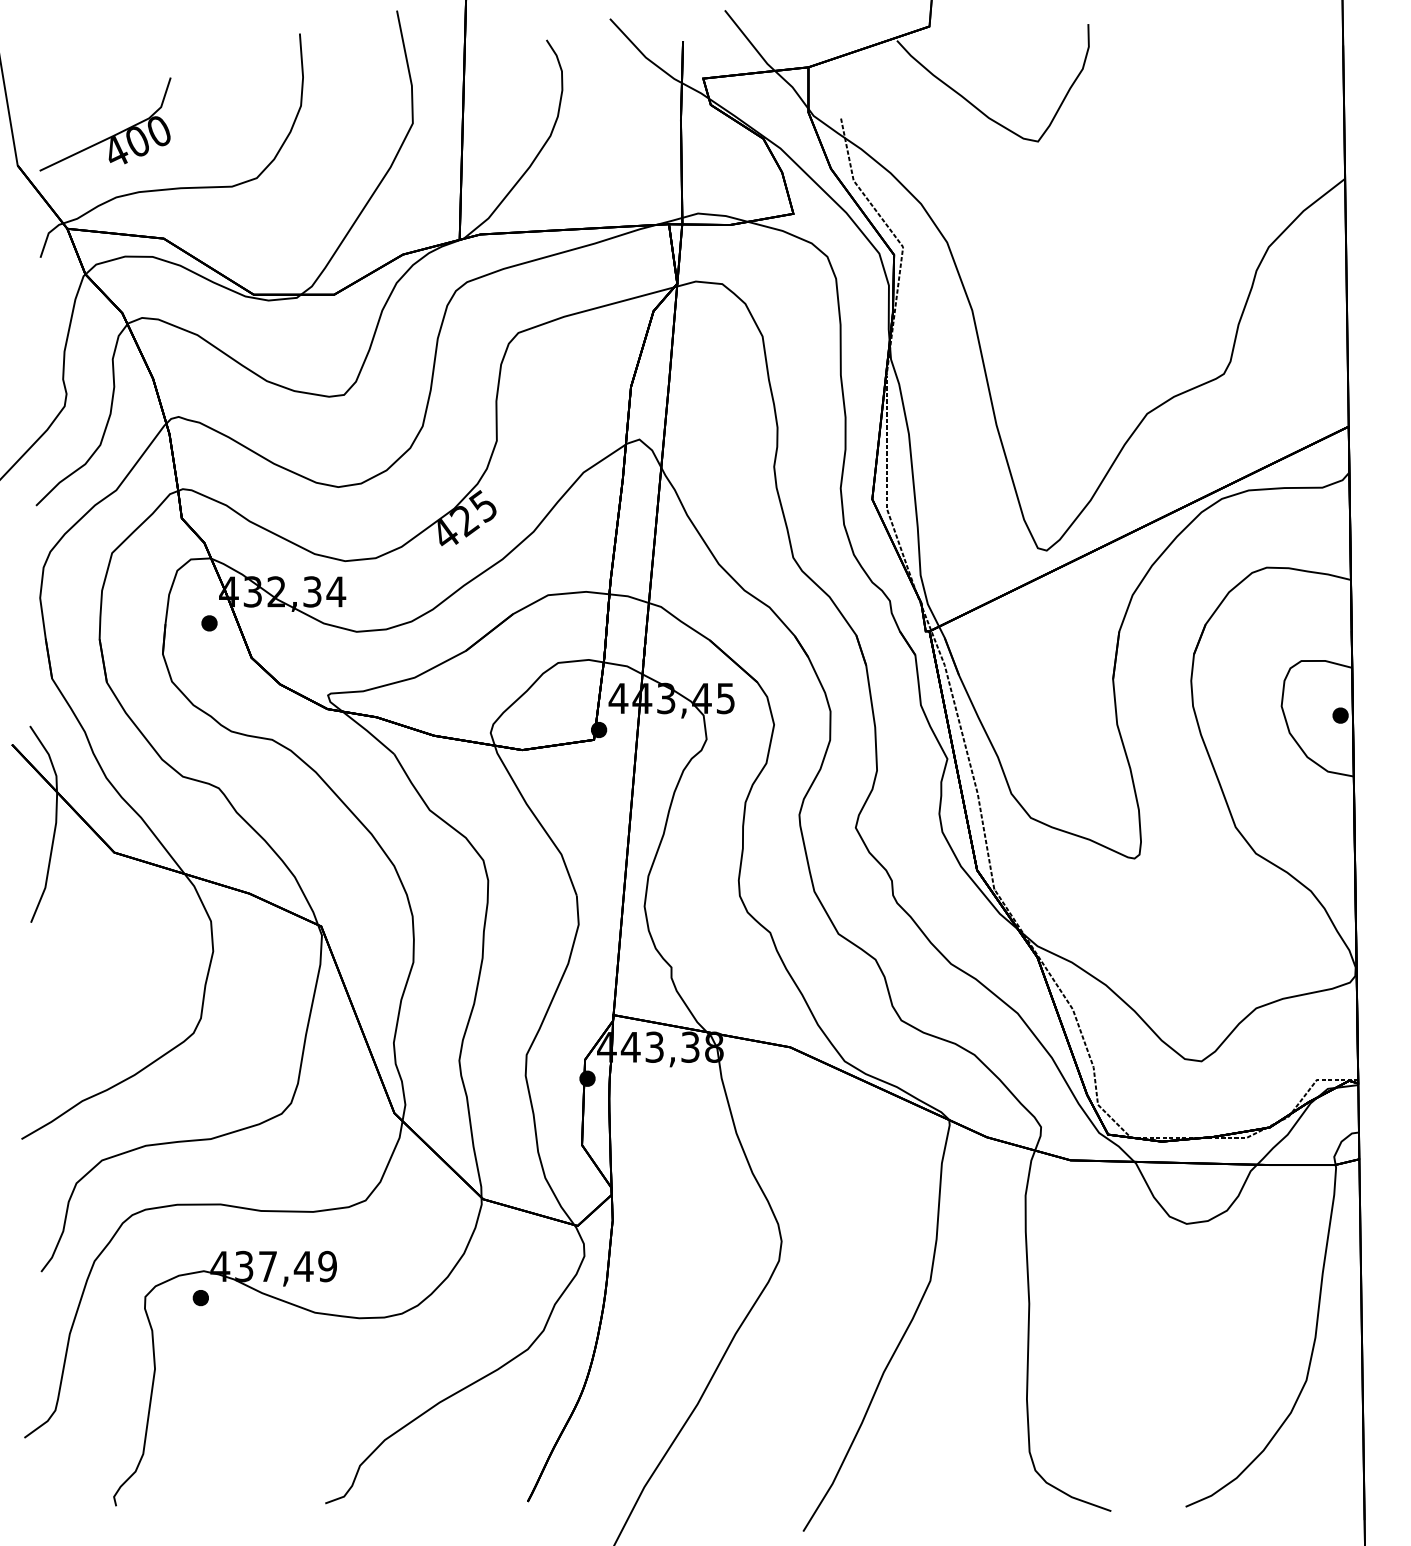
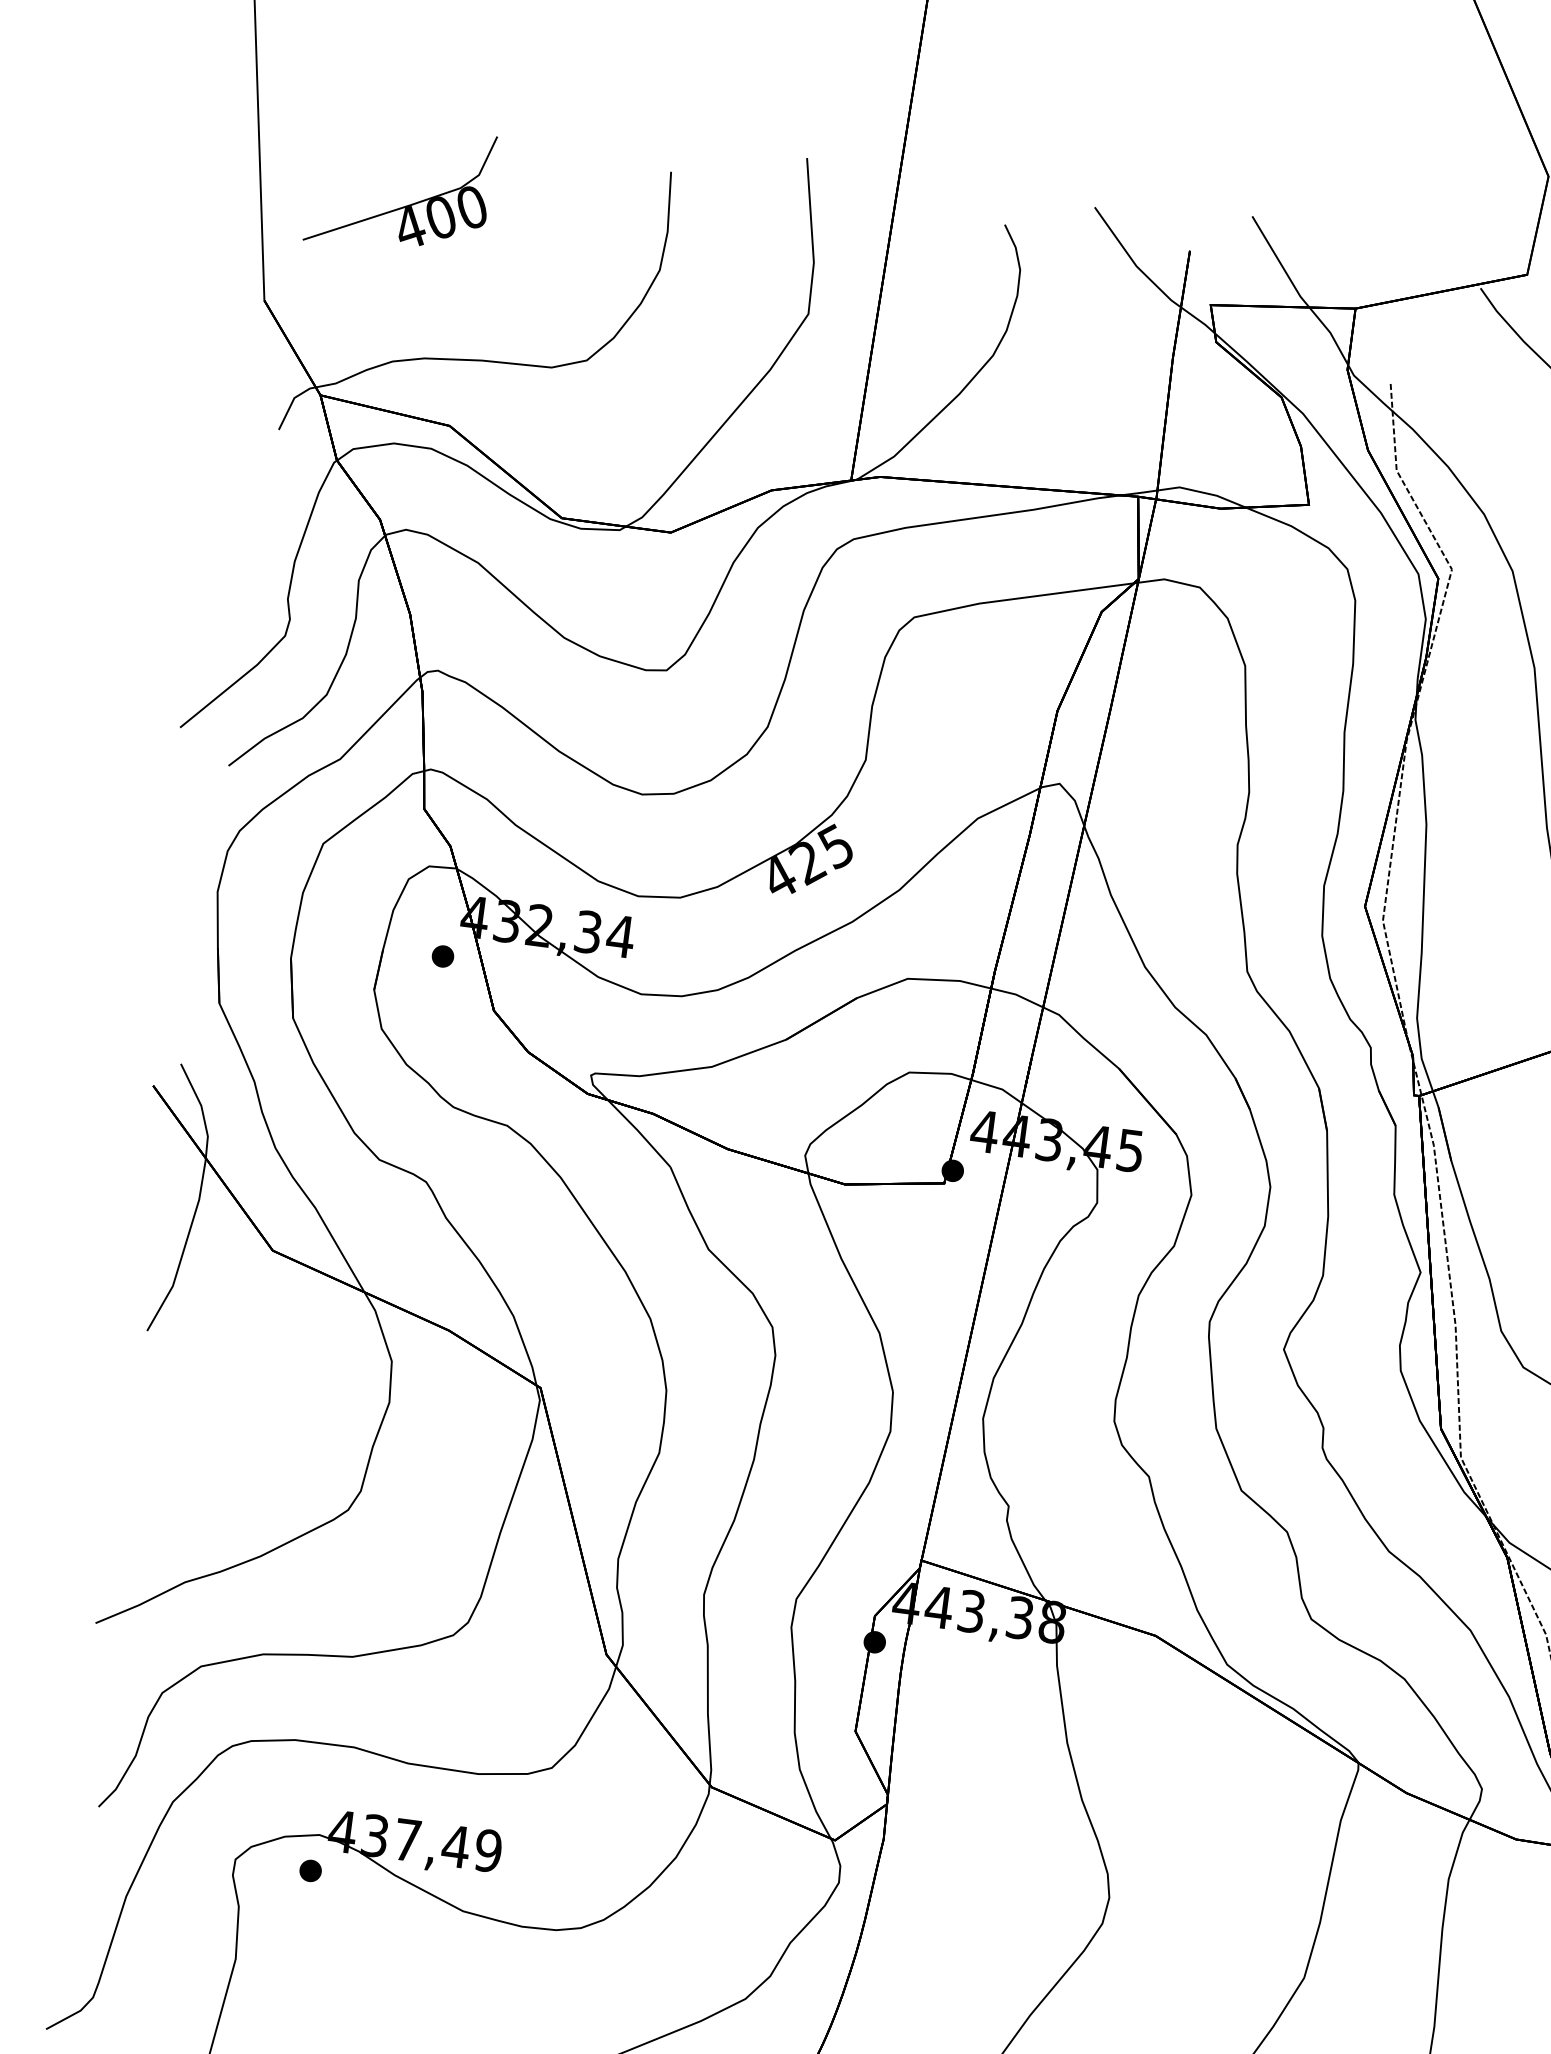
part: (111, 135) -> (406, 204), moved

